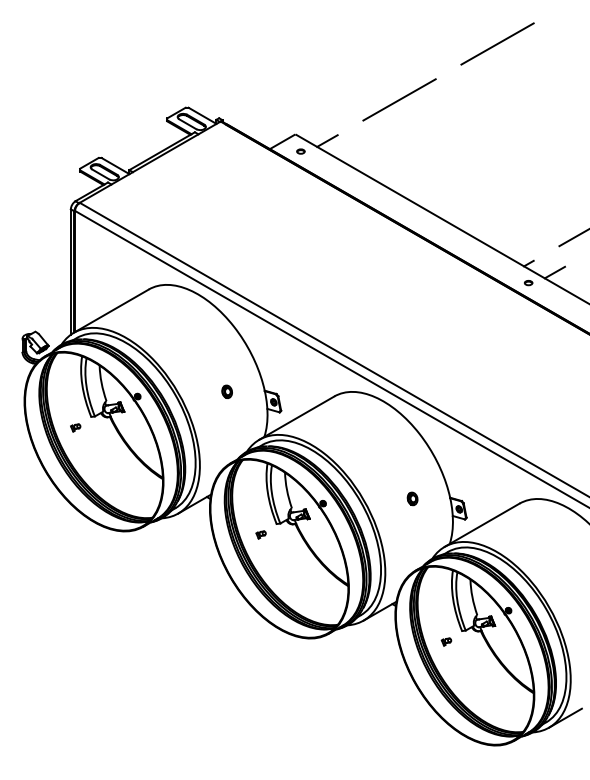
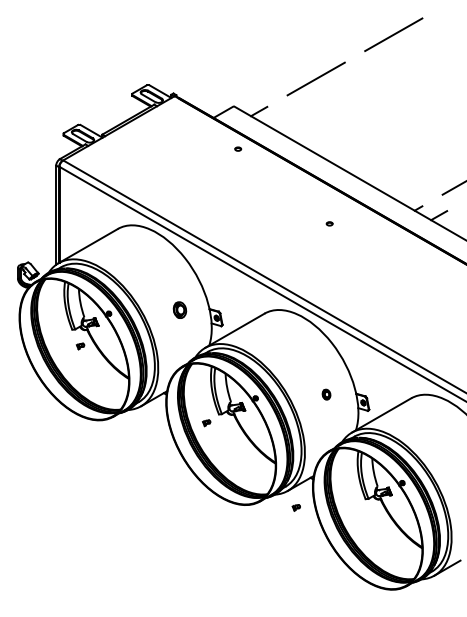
part: (300, 151) -> (237, 149), moved
part: (528, 283) -> (329, 224), moved
part: (226, 391) -> (179, 309), size x1.6
part: (75, 427) -> (80, 346), moved
part: (446, 641) -> (296, 507), moved

